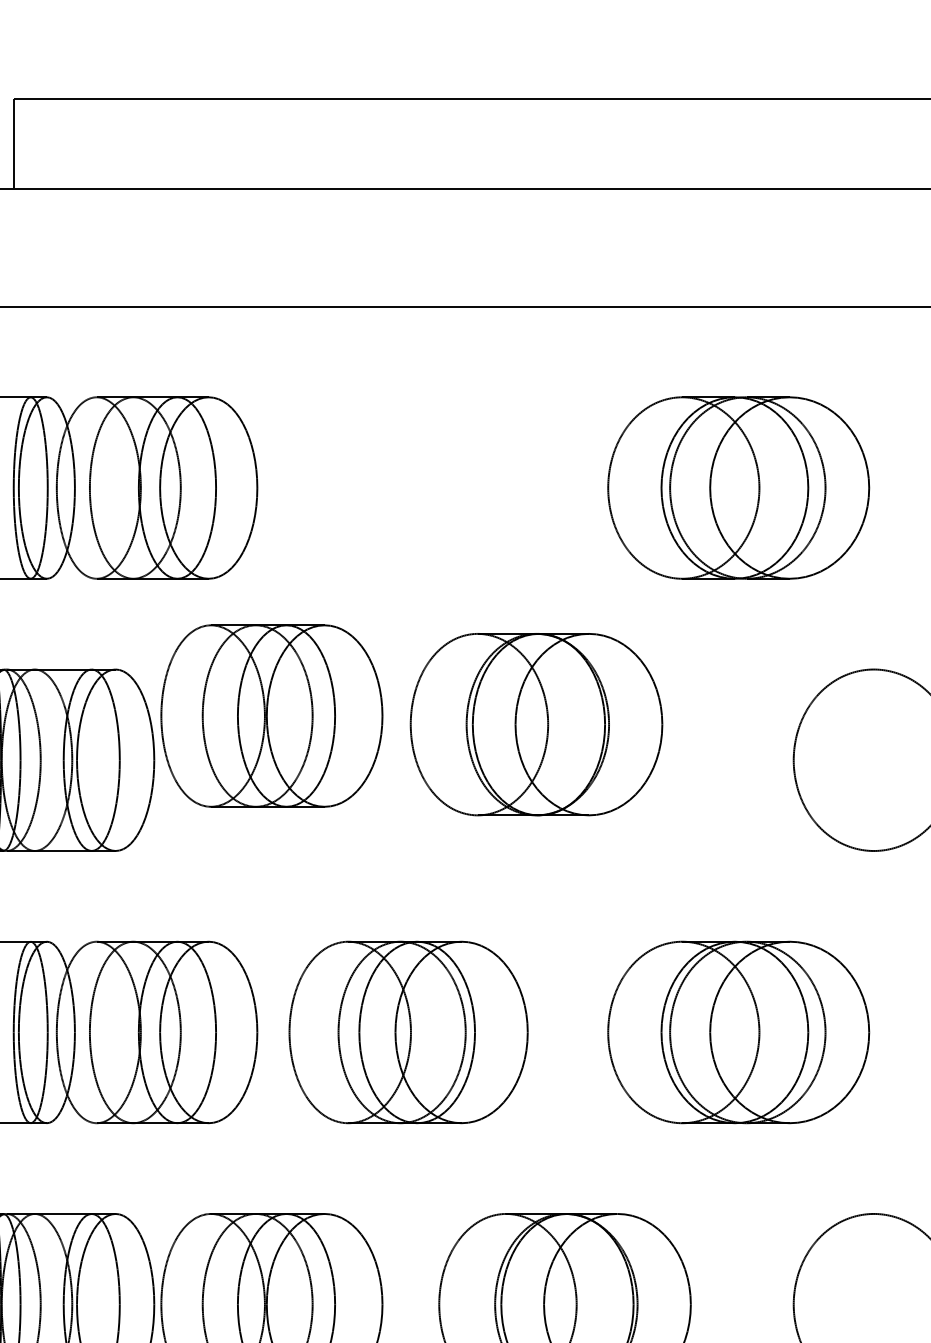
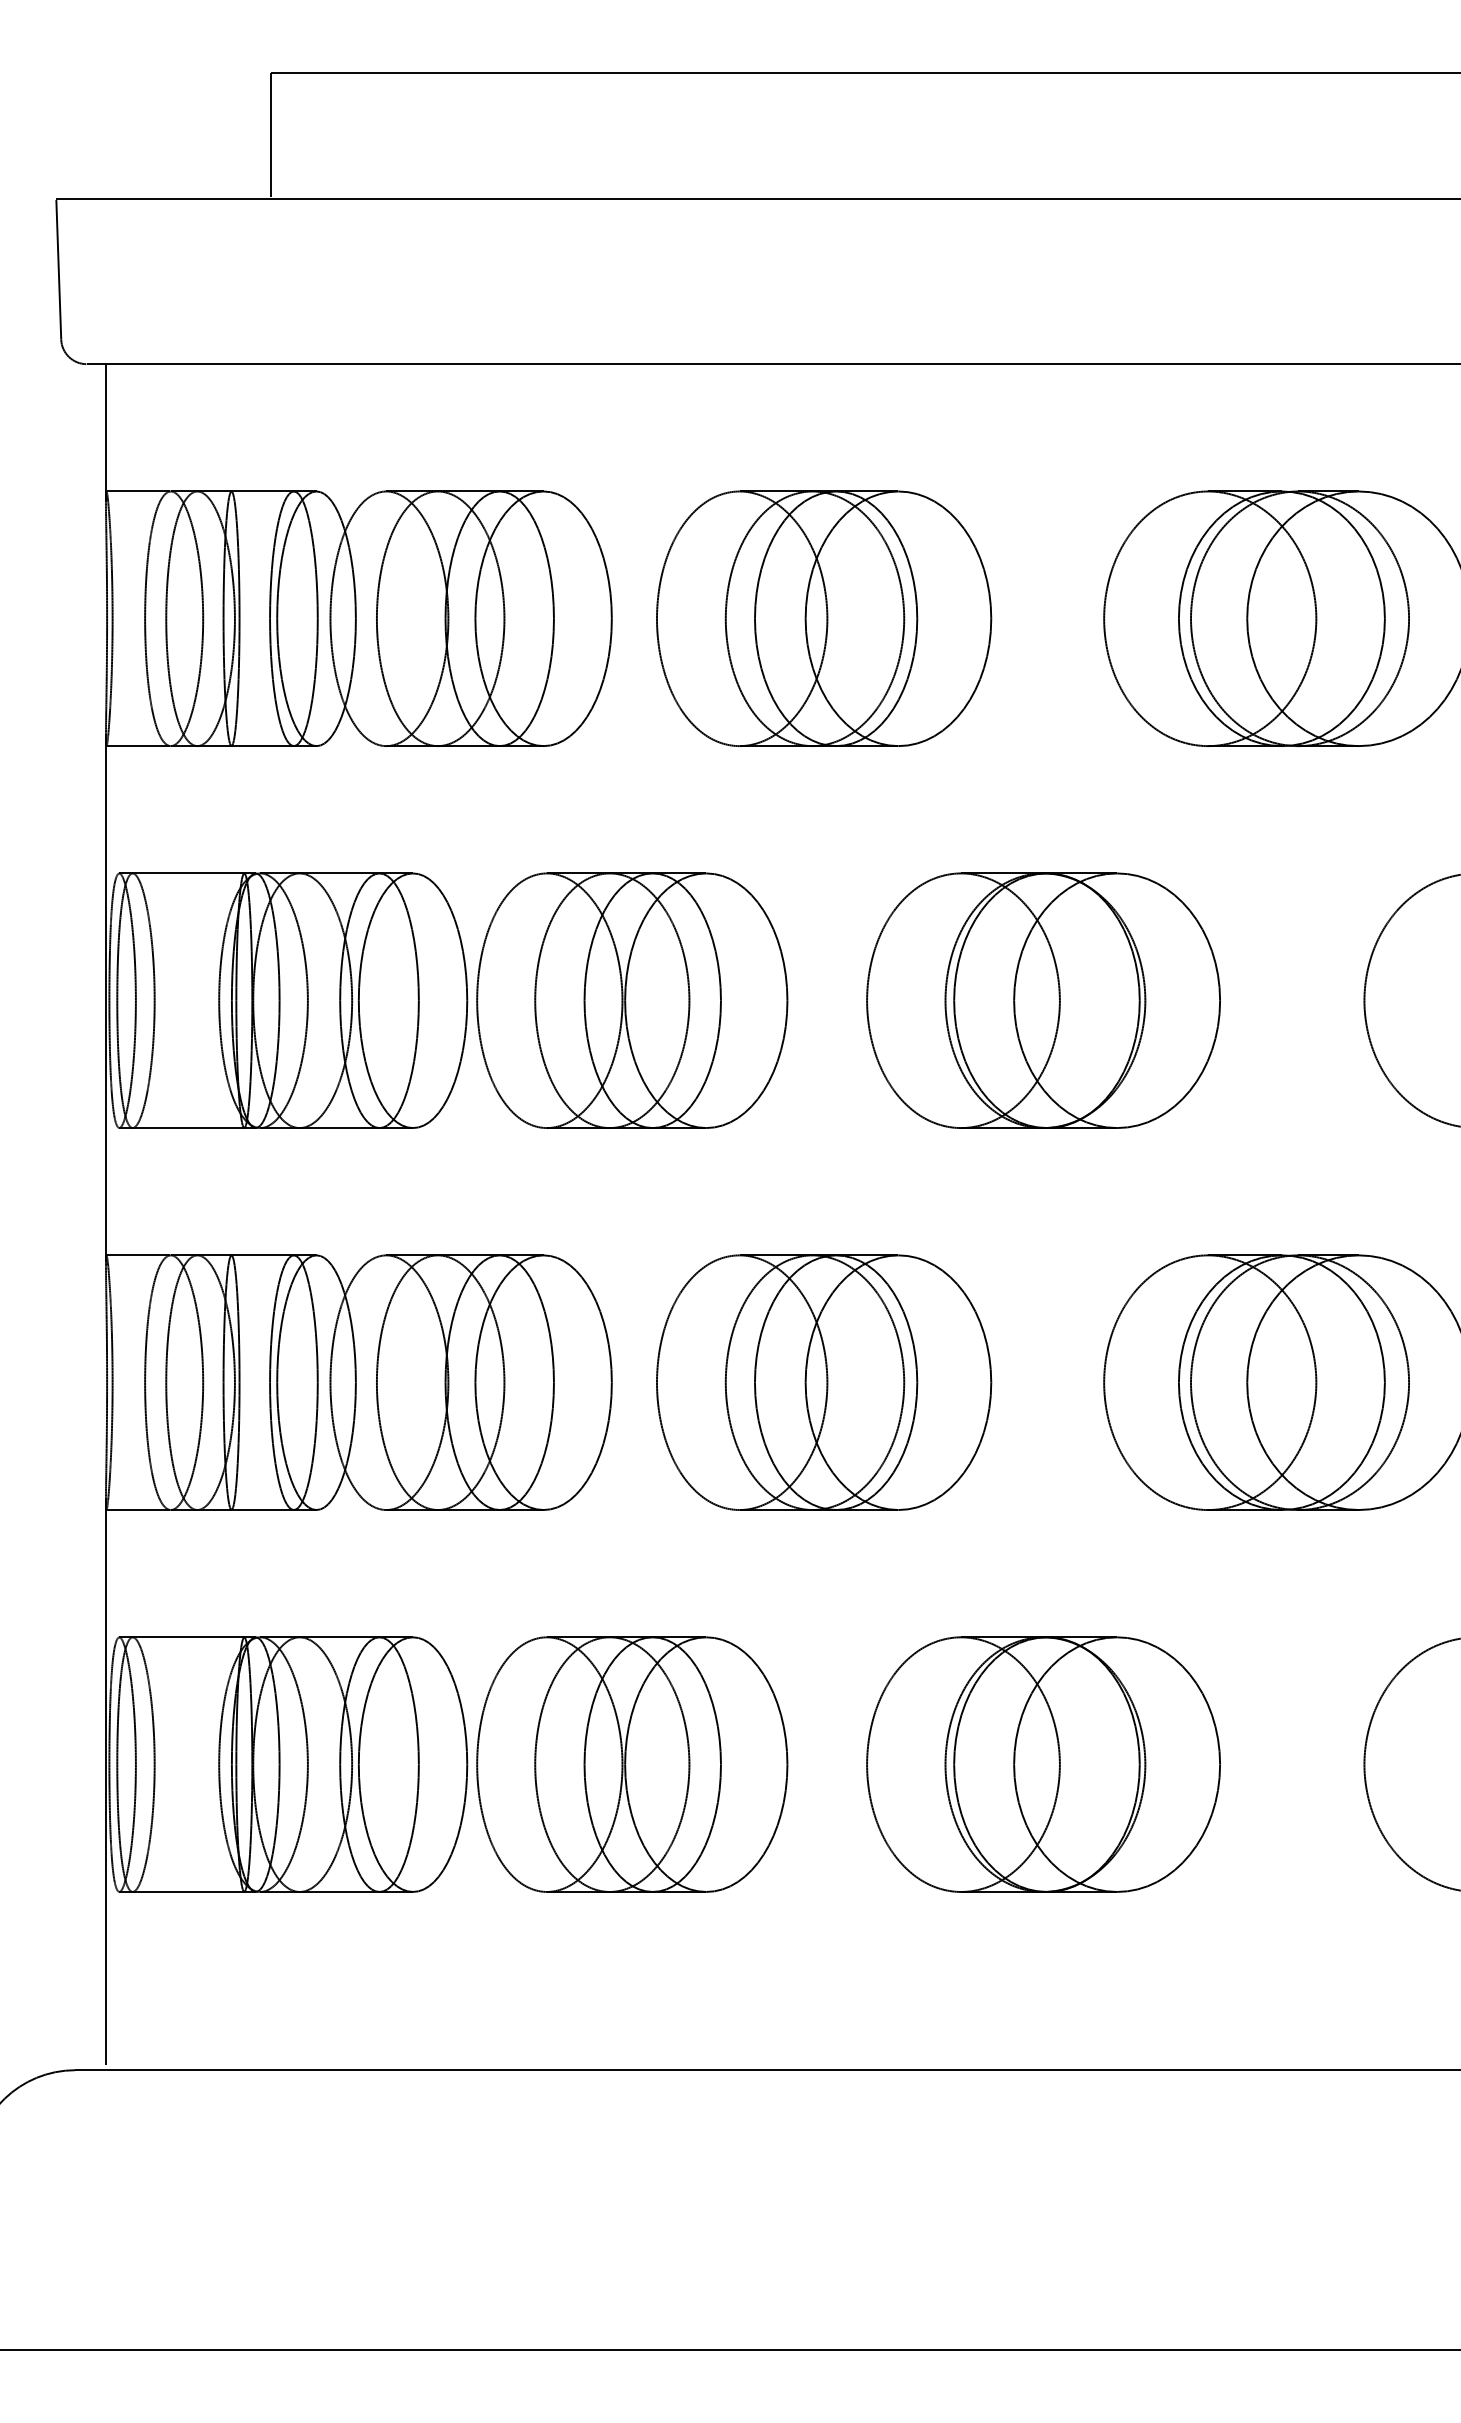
part: (408, 487) -> (824, 618), added
part: (272, 715) -> (632, 1000), moved
part: (536, 724) -> (1043, 1000), moved

